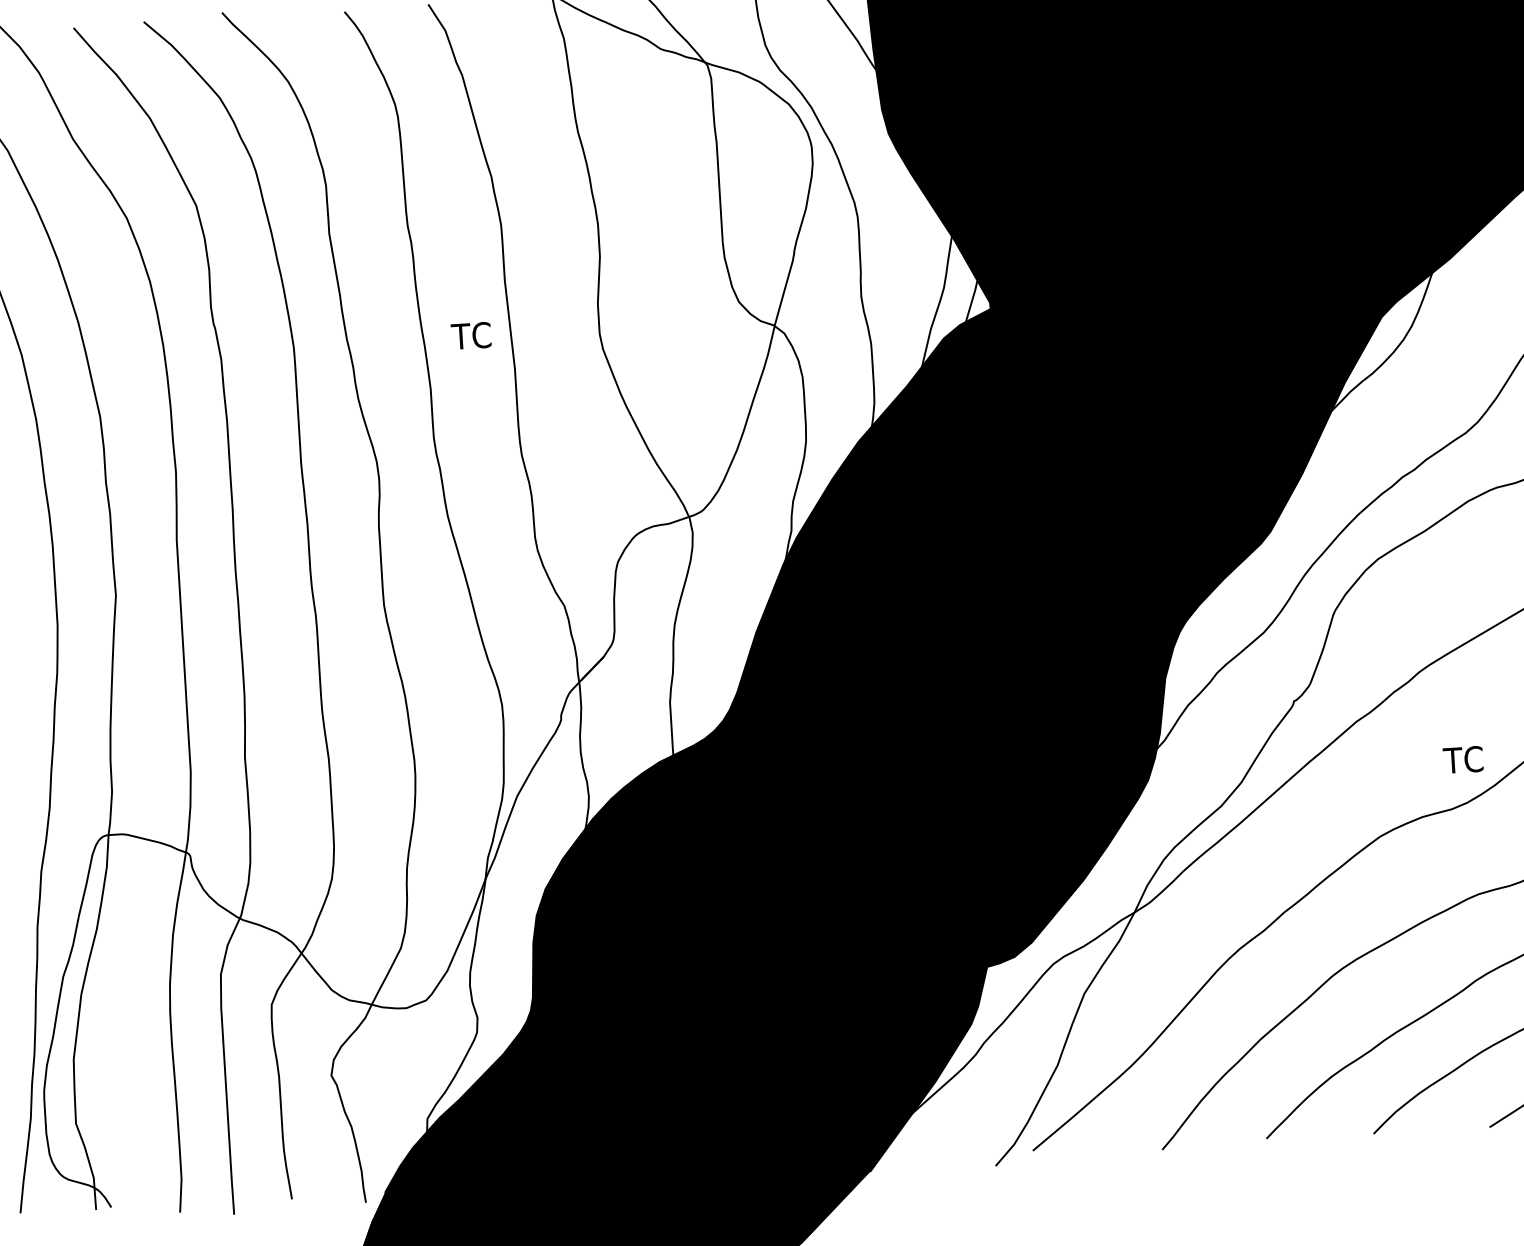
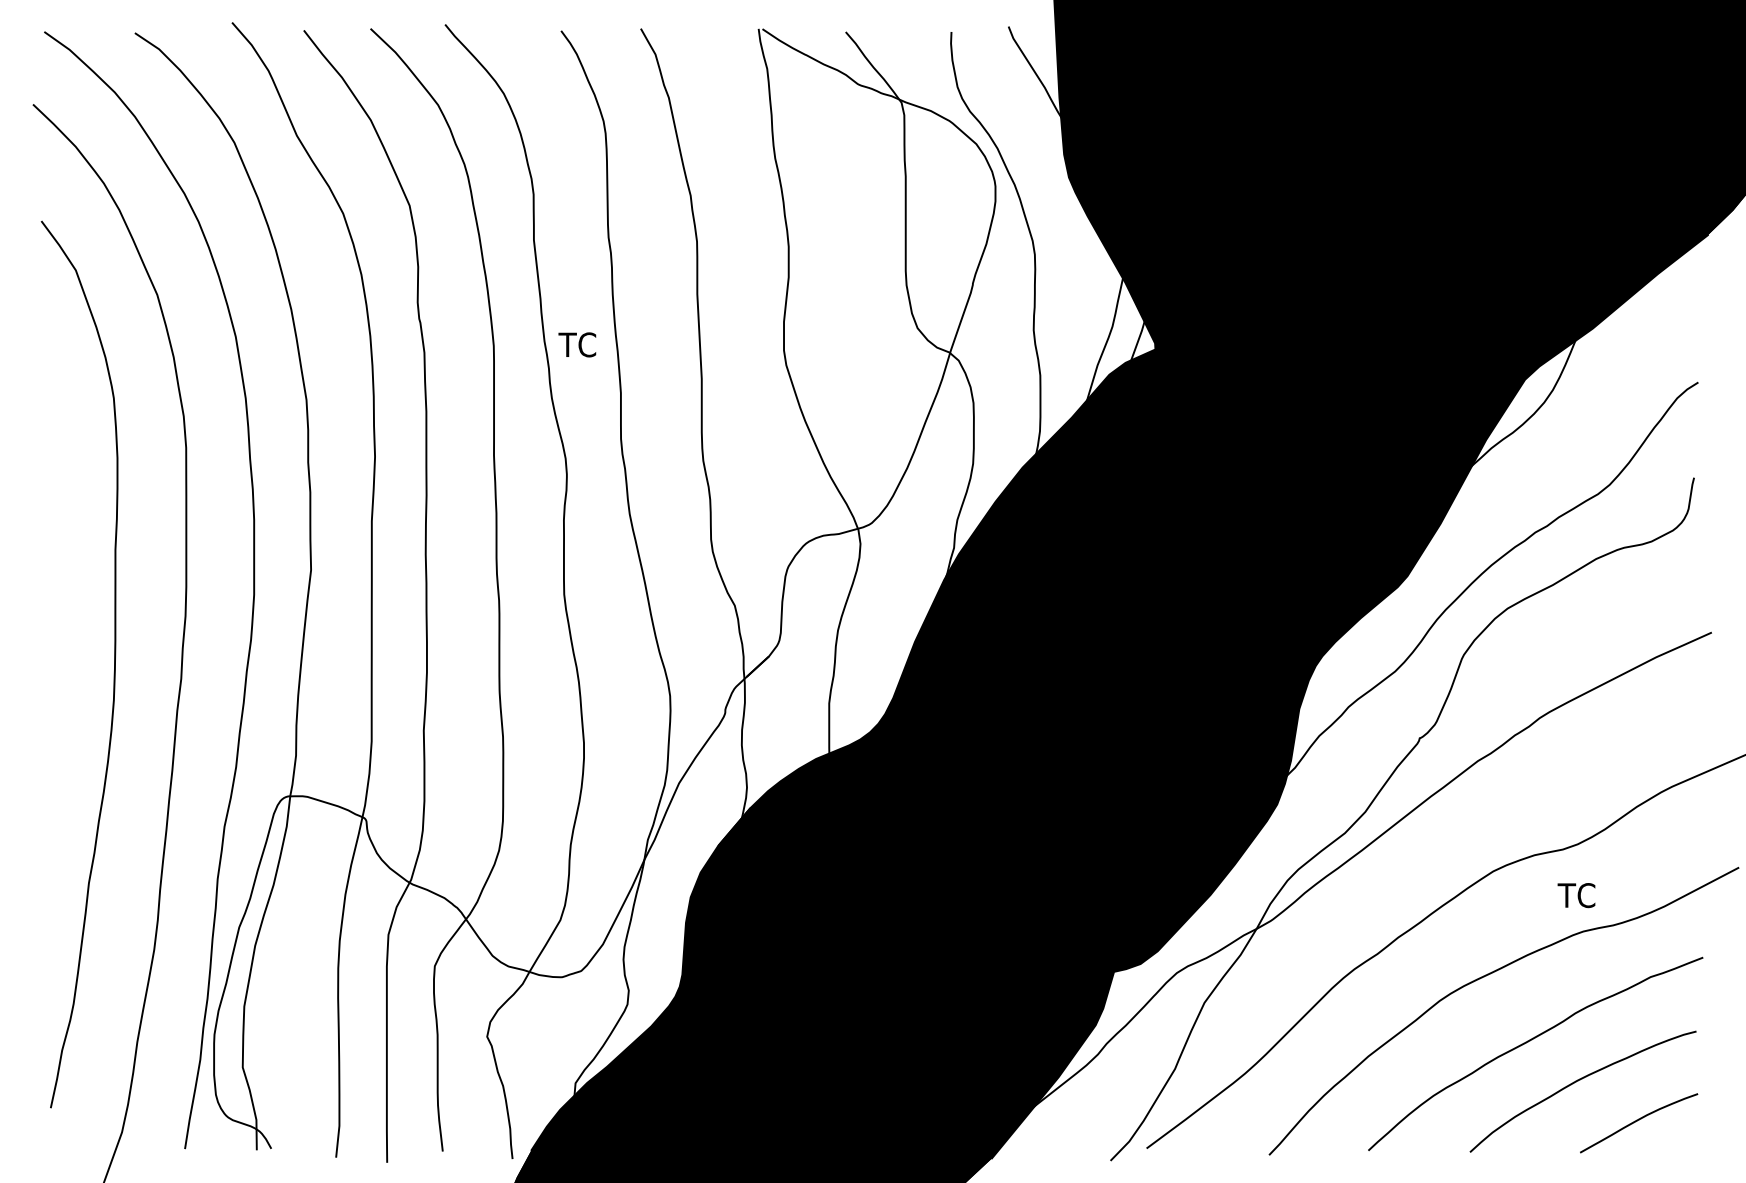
text: (471, 335) -> (577, 344), moved
text: (1463, 759) -> (1576, 895), moved

